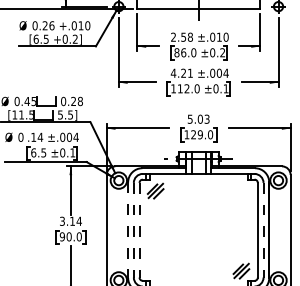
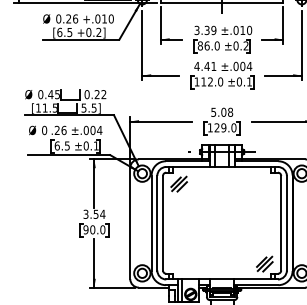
text: (182, 37) -> (205, 30), 2.58 -> 3.39
text: (183, 72) -> (206, 65), 4.21 -> 4.41
text: (79, 101) -> (103, 94), 0.28 -> 0.22
text: (207, 118) -> (230, 111), 5.03 -> 5.08
text: (36, 137) -> (60, 130), .14 -> .26
text: (71, 220) -> (95, 213), 3.14 -> 3.54
line: (127, 230) -> (151, 223), dashed -> solid
line: (134, 230) -> (157, 223), dashed -> solid
line: (140, 230) -> (163, 223), dashed -> solid
line: (263, 230) -> (286, 223), dashed -> solid

